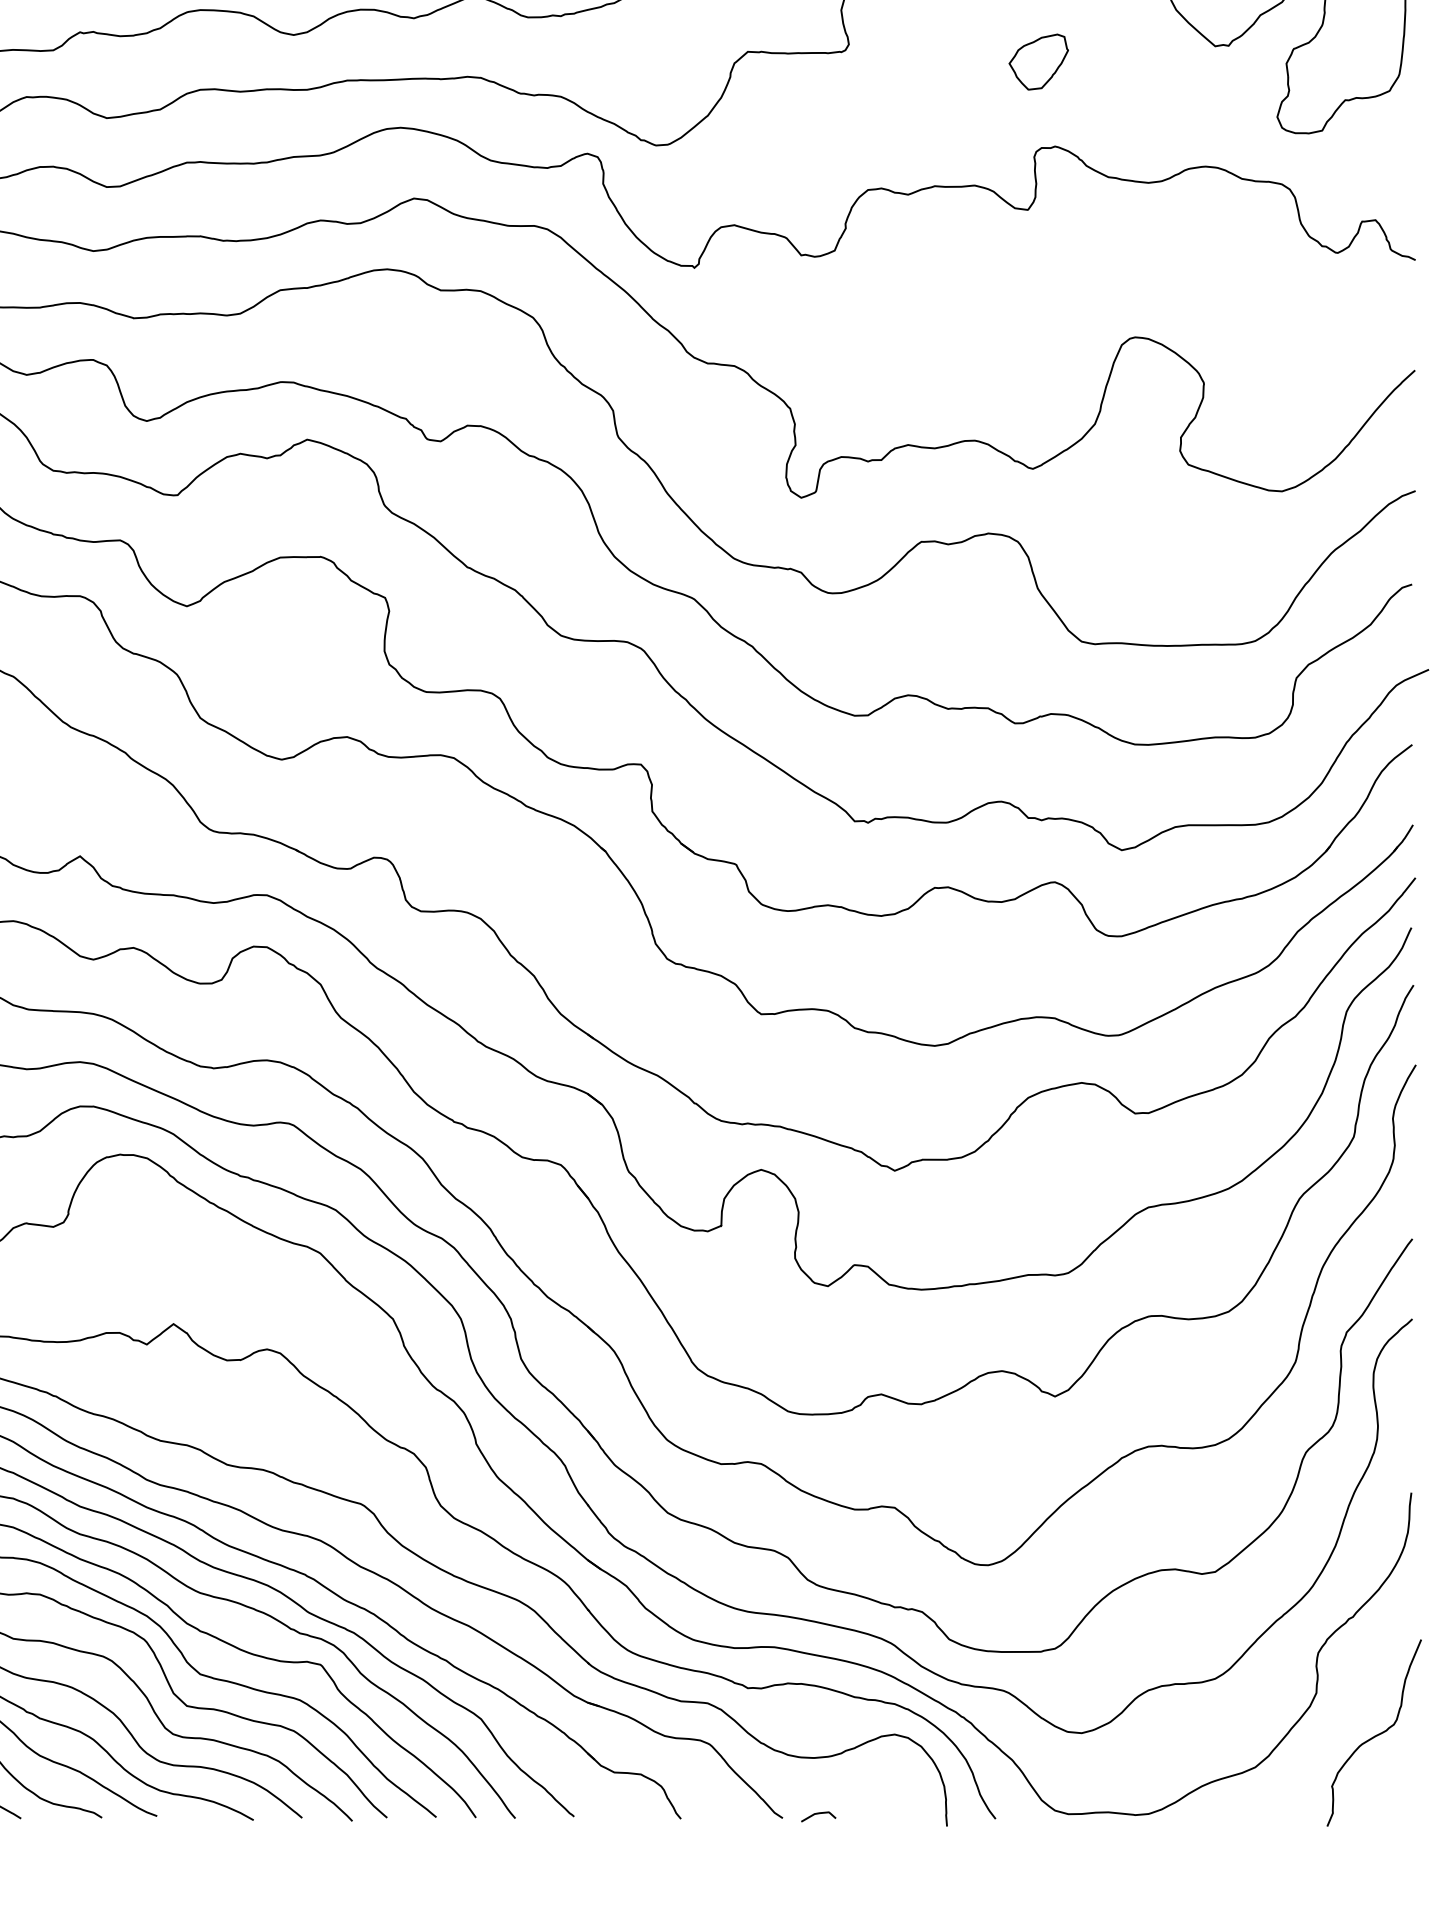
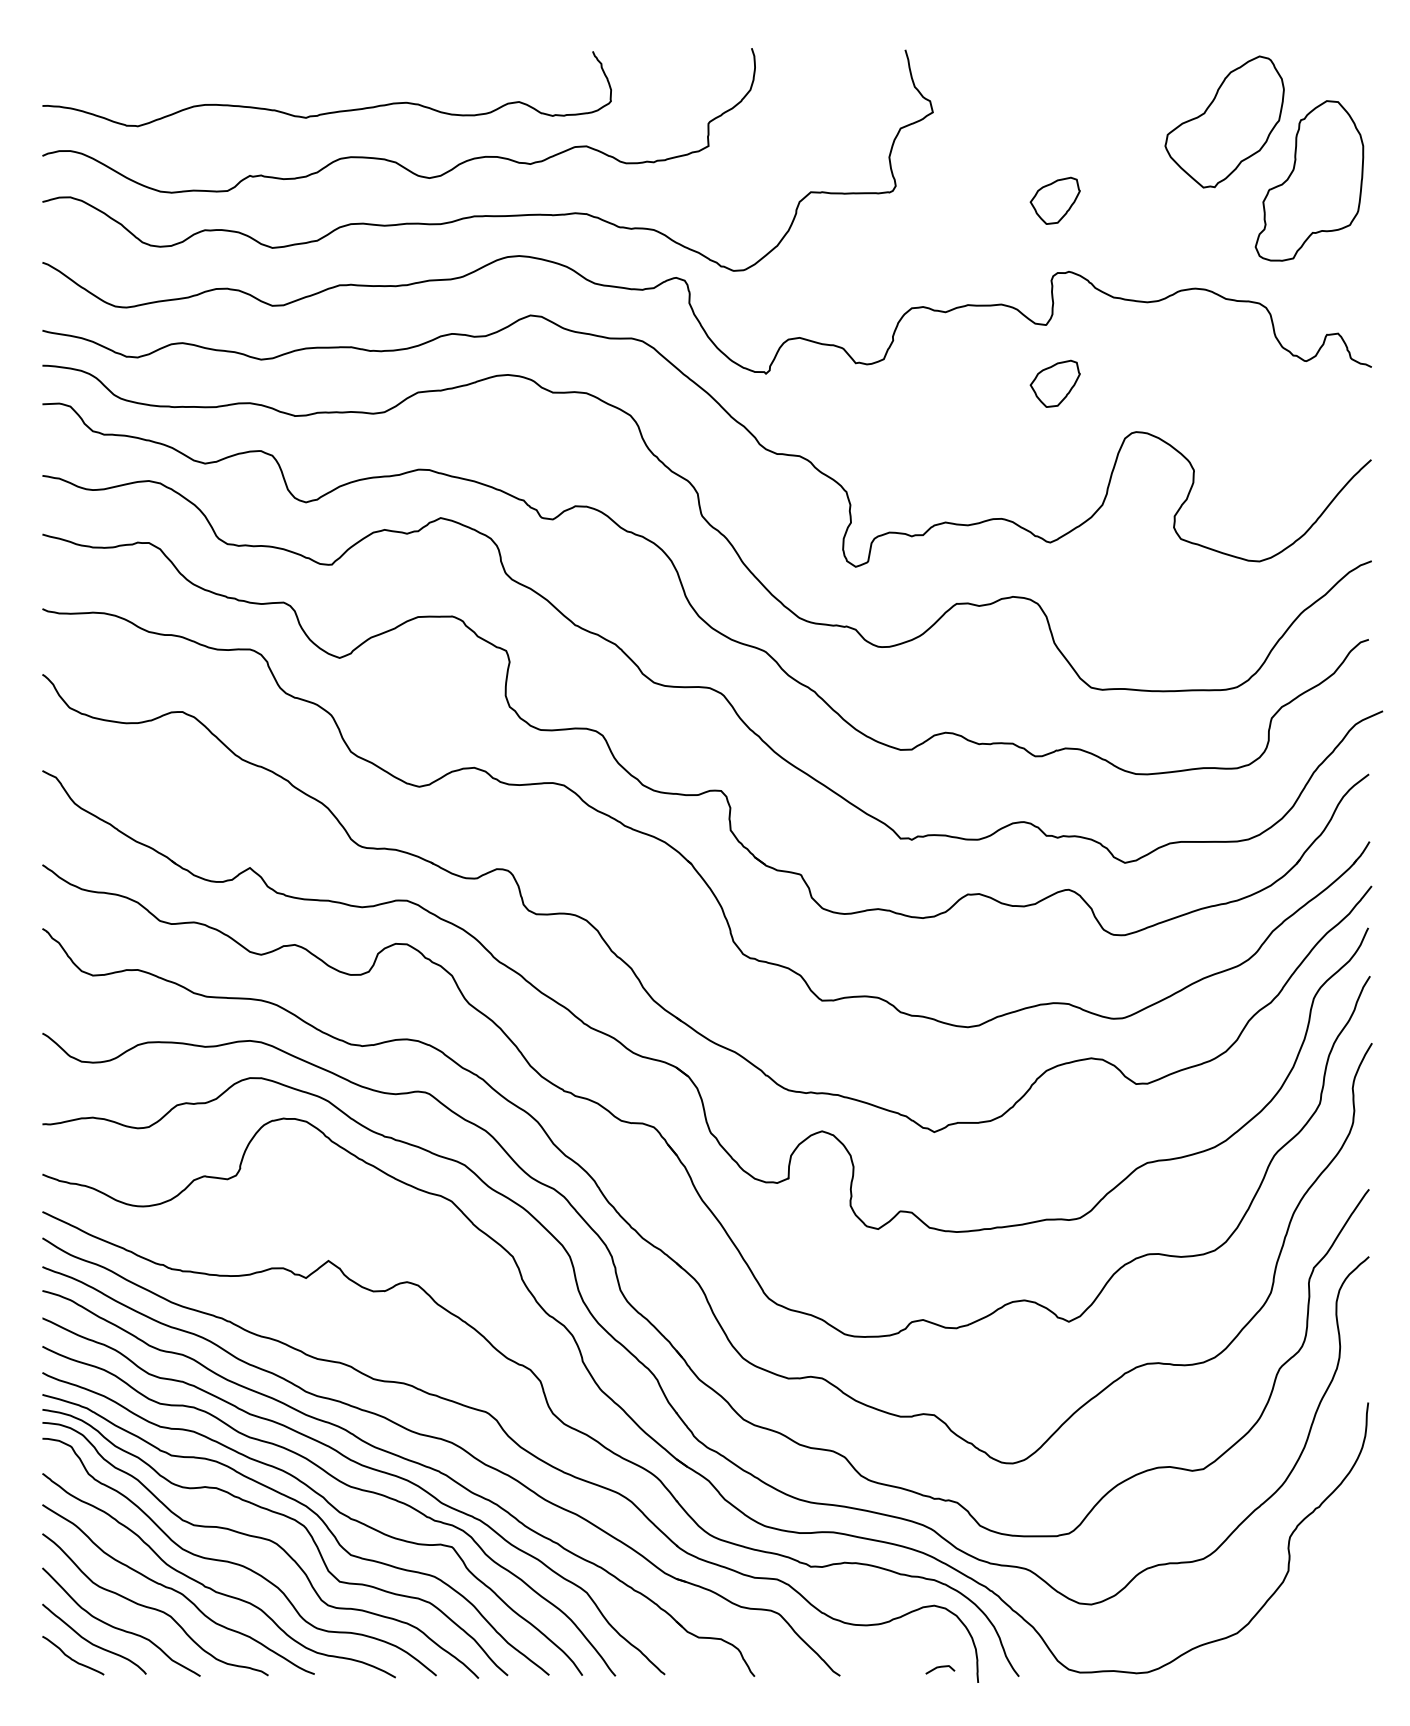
part: (1037, 279) -> (1054, 383), added
curve: (1375, 1734) -> (1338, 1605), removed
curve: (818, 1814) -> (940, 1667), moved

